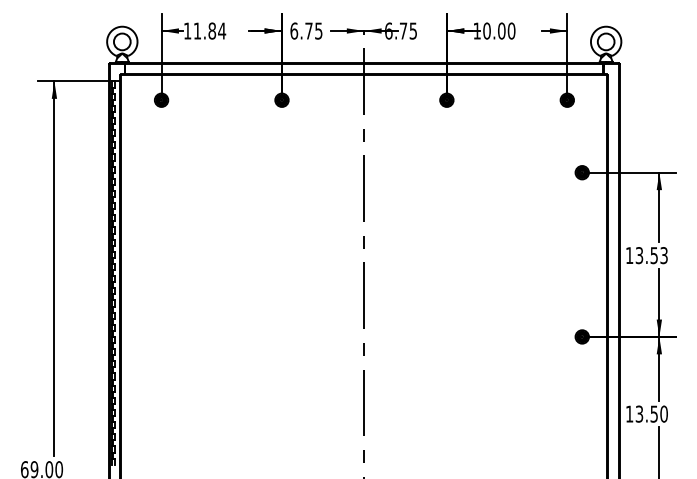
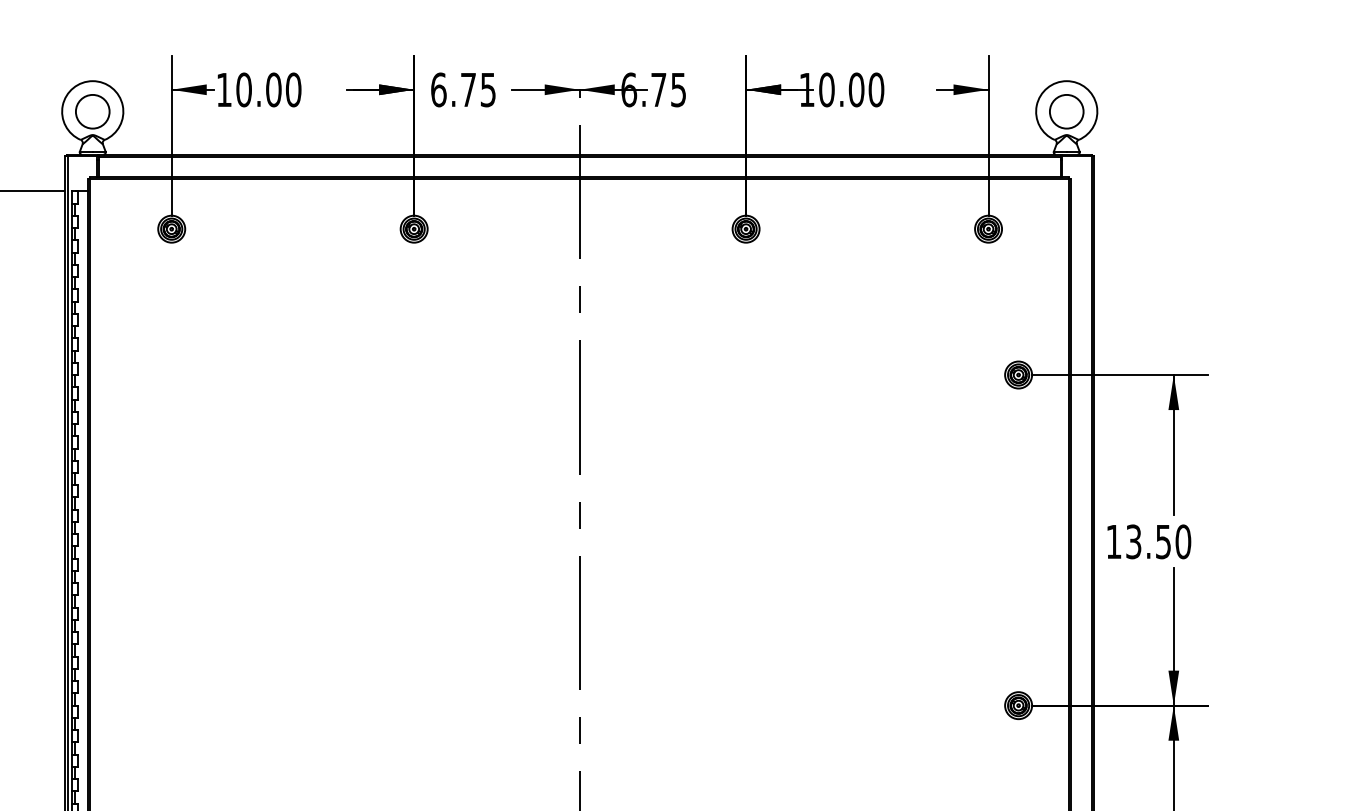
text: (209, 30) -> (268, 88), 11.84 -> 10.00
text: (663, 255) -> (1182, 541), 13.53 -> 13.50

